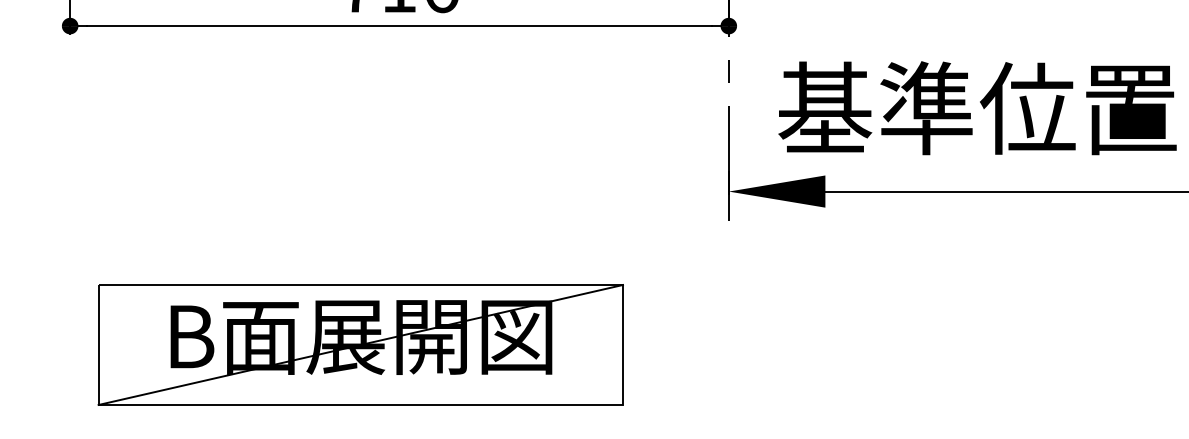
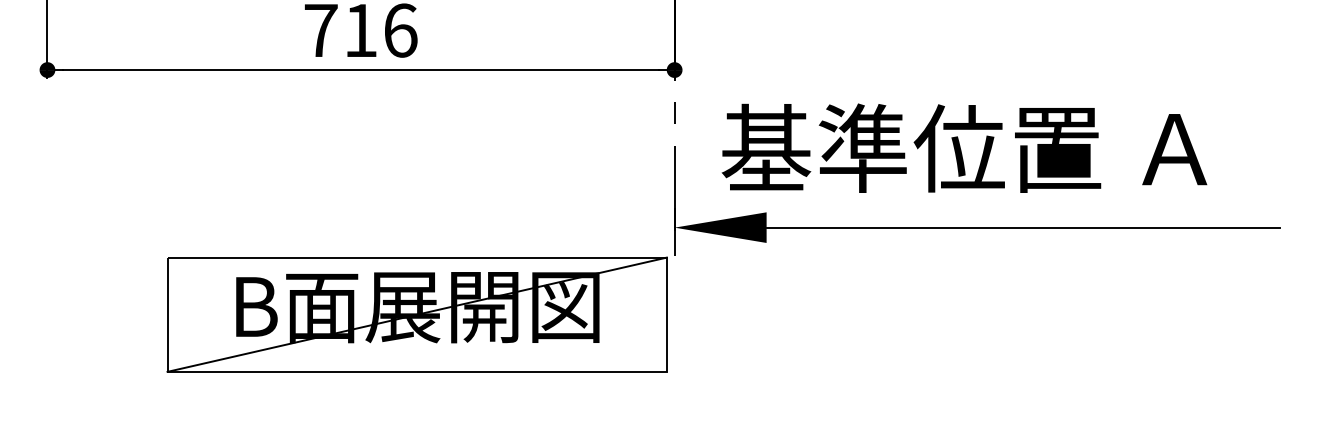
part: (360, 344) -> (416, 314), moved

